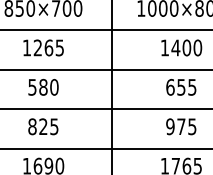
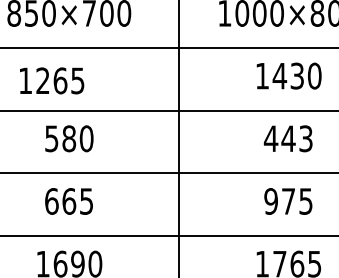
text: (43, 47) -> (51, 80), moved
text: (186, 47) -> (296, 75), 1400 -> 1430
text: (180, 86) -> (287, 137), 655 -> 443
text: (37, 126) -> (59, 201), 825 -> 665

